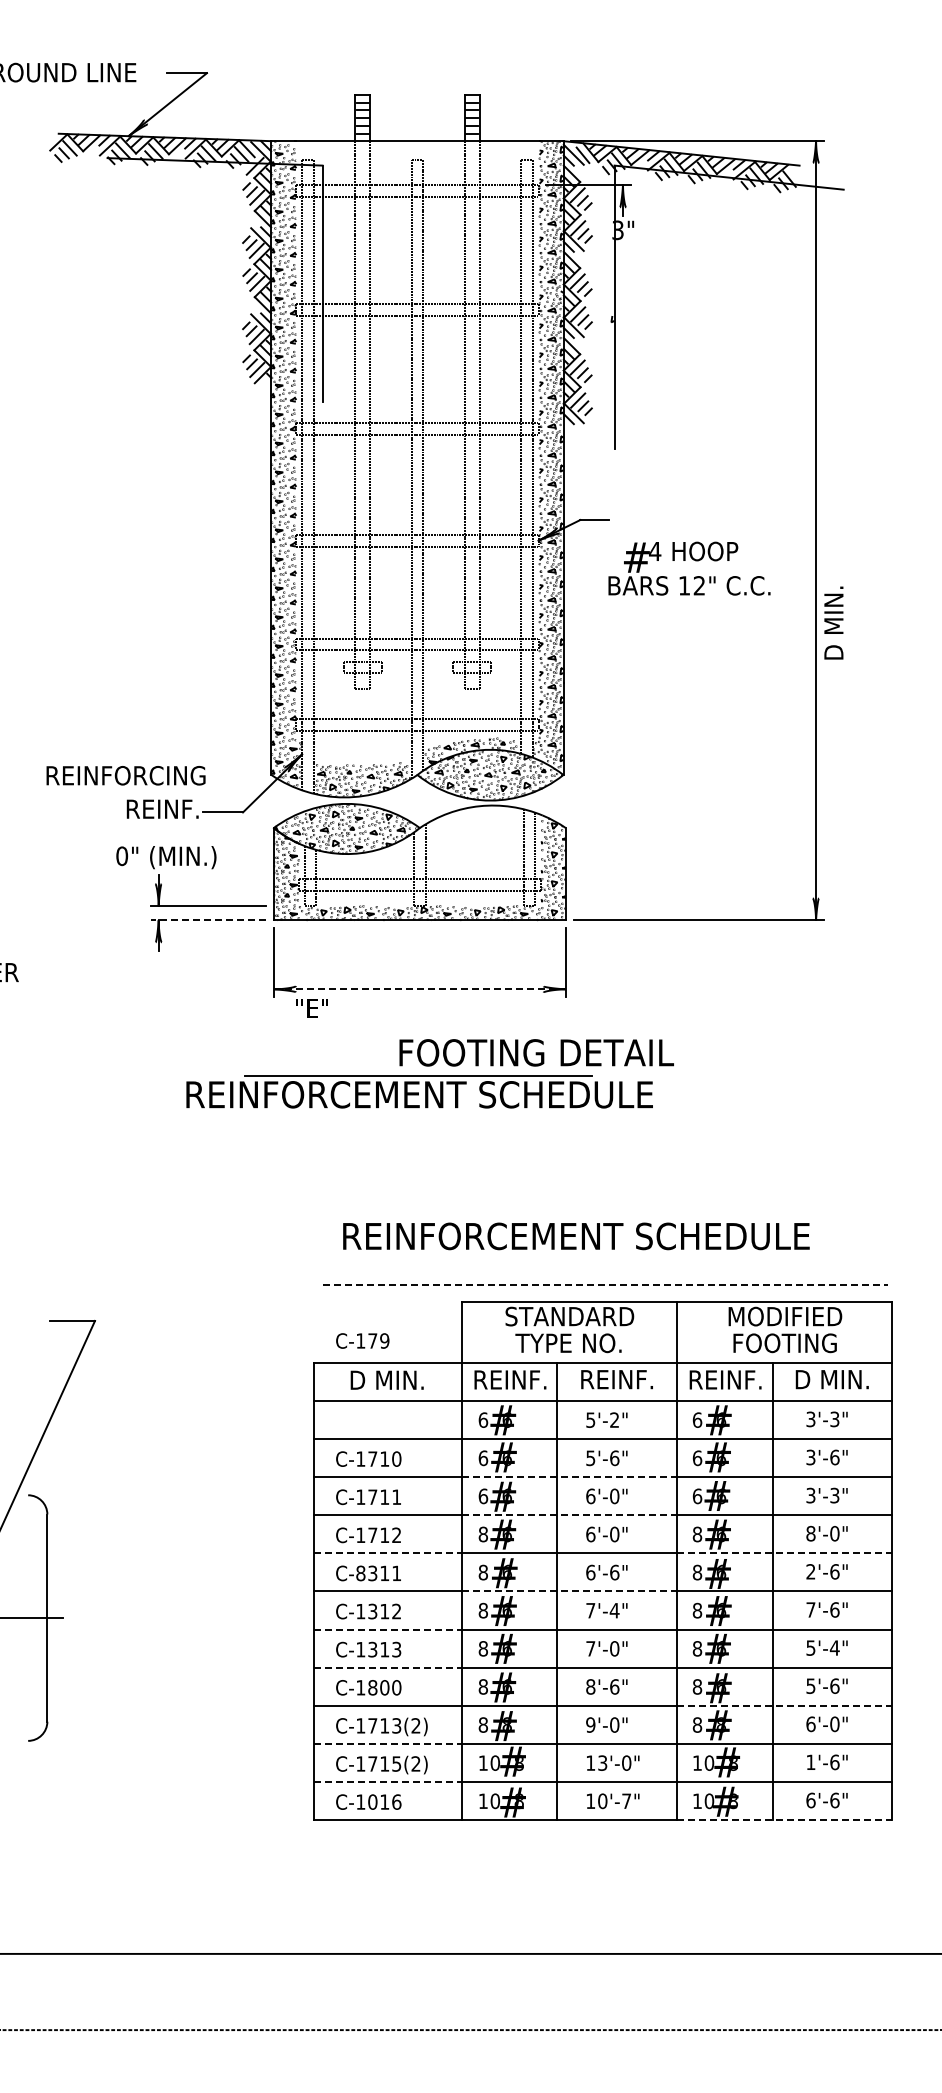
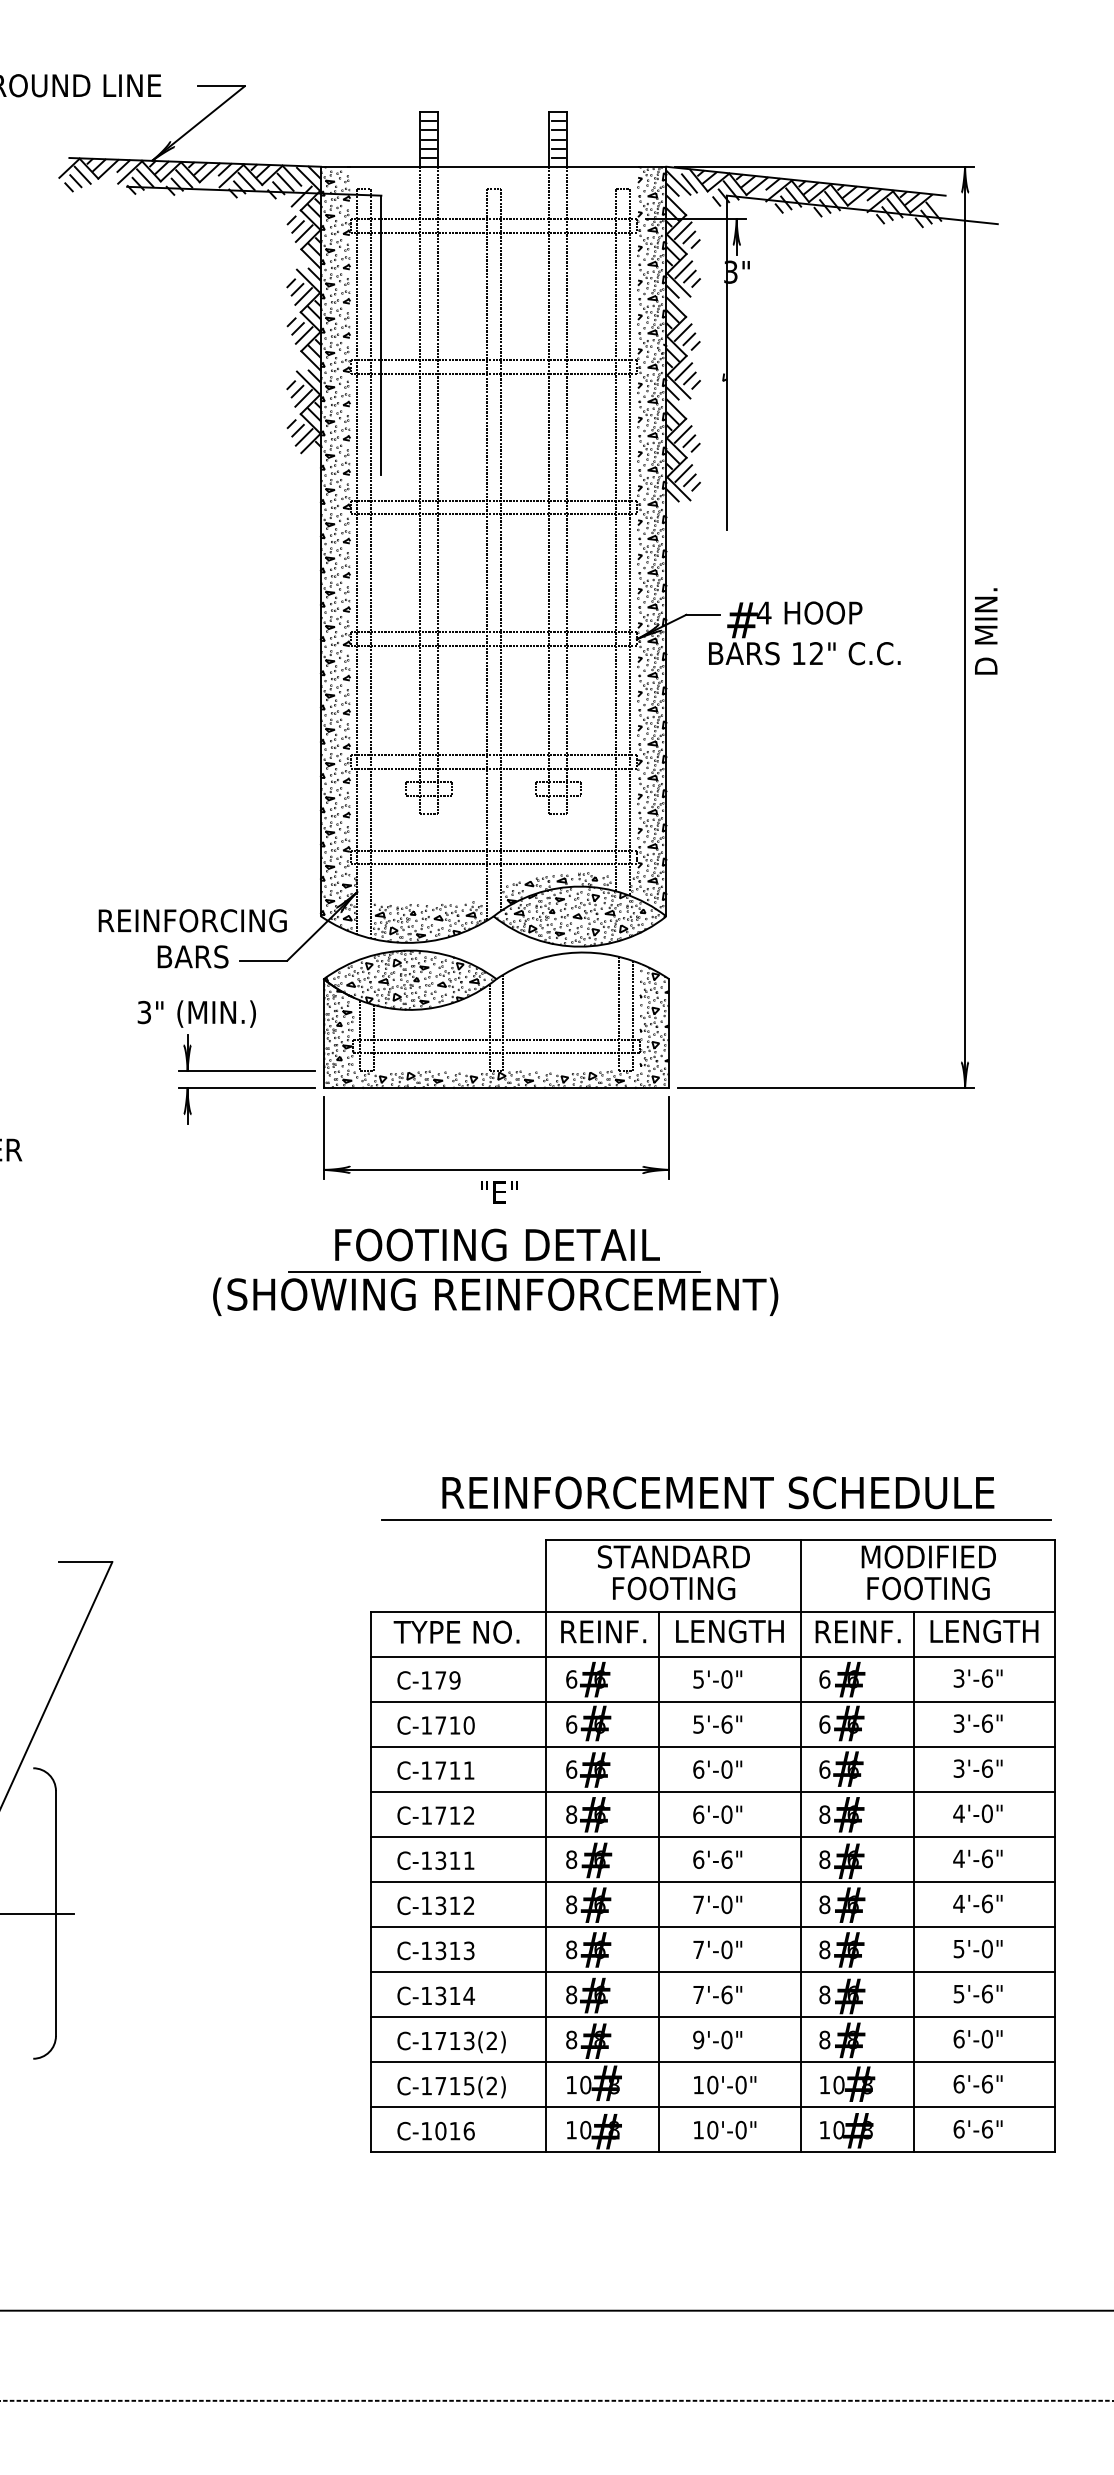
text: (689, 568) -> (804, 633), moved
text: (833, 622) -> (985, 630), moved
text: (125, 775) -> (192, 920), moved
text: (162, 809) -> (192, 957), REINF. -> BARS
text: (122, 856) -> (144, 1012), 0" -> 3"
line: (208, 920) -> (246, 1088), dashed -> solid
line: (419, 989) -> (496, 1170), dashed -> solid
text: (311, 1008) -> (498, 1192), moved
text: (536, 1052) -> (497, 1244), moved
text: (419, 1096) -> (496, 1296), REINFORCEMENT SCHEDULE -> (SHOWING REINFORCEMENT)
text: (576, 1236) -> (718, 1492), moved
line: (605, 1285) -> (716, 1520), dashed -> solid
text: (362, 1340) -> (428, 1679), moved
text: (568, 1343) -> (672, 1588), TYPE NO. -> FOOTING
text: (616, 1379) -> (729, 1631), REINF. -> LENGTH
text: (831, 1379) -> (983, 1631), D MIN. -> LENGTH
text: (386, 1380) -> (457, 1632), D MIN. -> TYPE NO.
text: (614, 1419) -> (726, 1678), 5'-2" -> 5'-0"
text: (834, 1419) -> (986, 1678), 3'-3" -> 3'-6"
line: (569, 1477) -> (673, 1747), dashed -> solid
text: (834, 1495) -> (986, 1768), 3'-3" -> 3'-6"
line: (569, 1515) -> (673, 1792), dashed -> solid
text: (810, 1533) -> (958, 1813), 8'-0" -> 4'-0"
line: (387, 1553) -> (458, 1837), dashed -> solid
line: (784, 1553) -> (927, 1837), dashed -> solid
text: (810, 1571) -> (958, 1858), 2'-6" -> 4'-6"
text: (360, 1573) -> (426, 1860), C-8311 -> C-1311
line: (569, 1591) -> (673, 1882), dashed -> solid
text: (810, 1609) -> (958, 1903), 7'-6" -> 4'-6"
text: (614, 1610) -> (726, 1904), 7'-4" -> 7'-0"
line: (387, 1629) -> (458, 1927), dashed -> solid
text: (834, 1647) -> (986, 1948), 5'-4" -> 5'-0"
line: (387, 1667) -> (458, 1971), dashed -> solid
text: (590, 1686) -> (698, 1994), 8'-6" -> 7'-6"
text: (384, 1687) -> (454, 1995), C-1800 -> C-1314
line: (784, 1705) -> (927, 2016), dashed -> solid
line: (387, 1743) -> (458, 2061), dashed -> solid
text: (602, 1762) -> (712, 2084), 13'-0" -> 10'-0"
text: (810, 1762) -> (958, 2084), 1'-6" -> 6'-6"
line: (387, 1782) -> (458, 2107), dashed -> solid
text: (626, 1801) -> (740, 2130), 10'-7" -> 10'-0"
line: (784, 1820) -> (927, 2152), dashed -> solid

